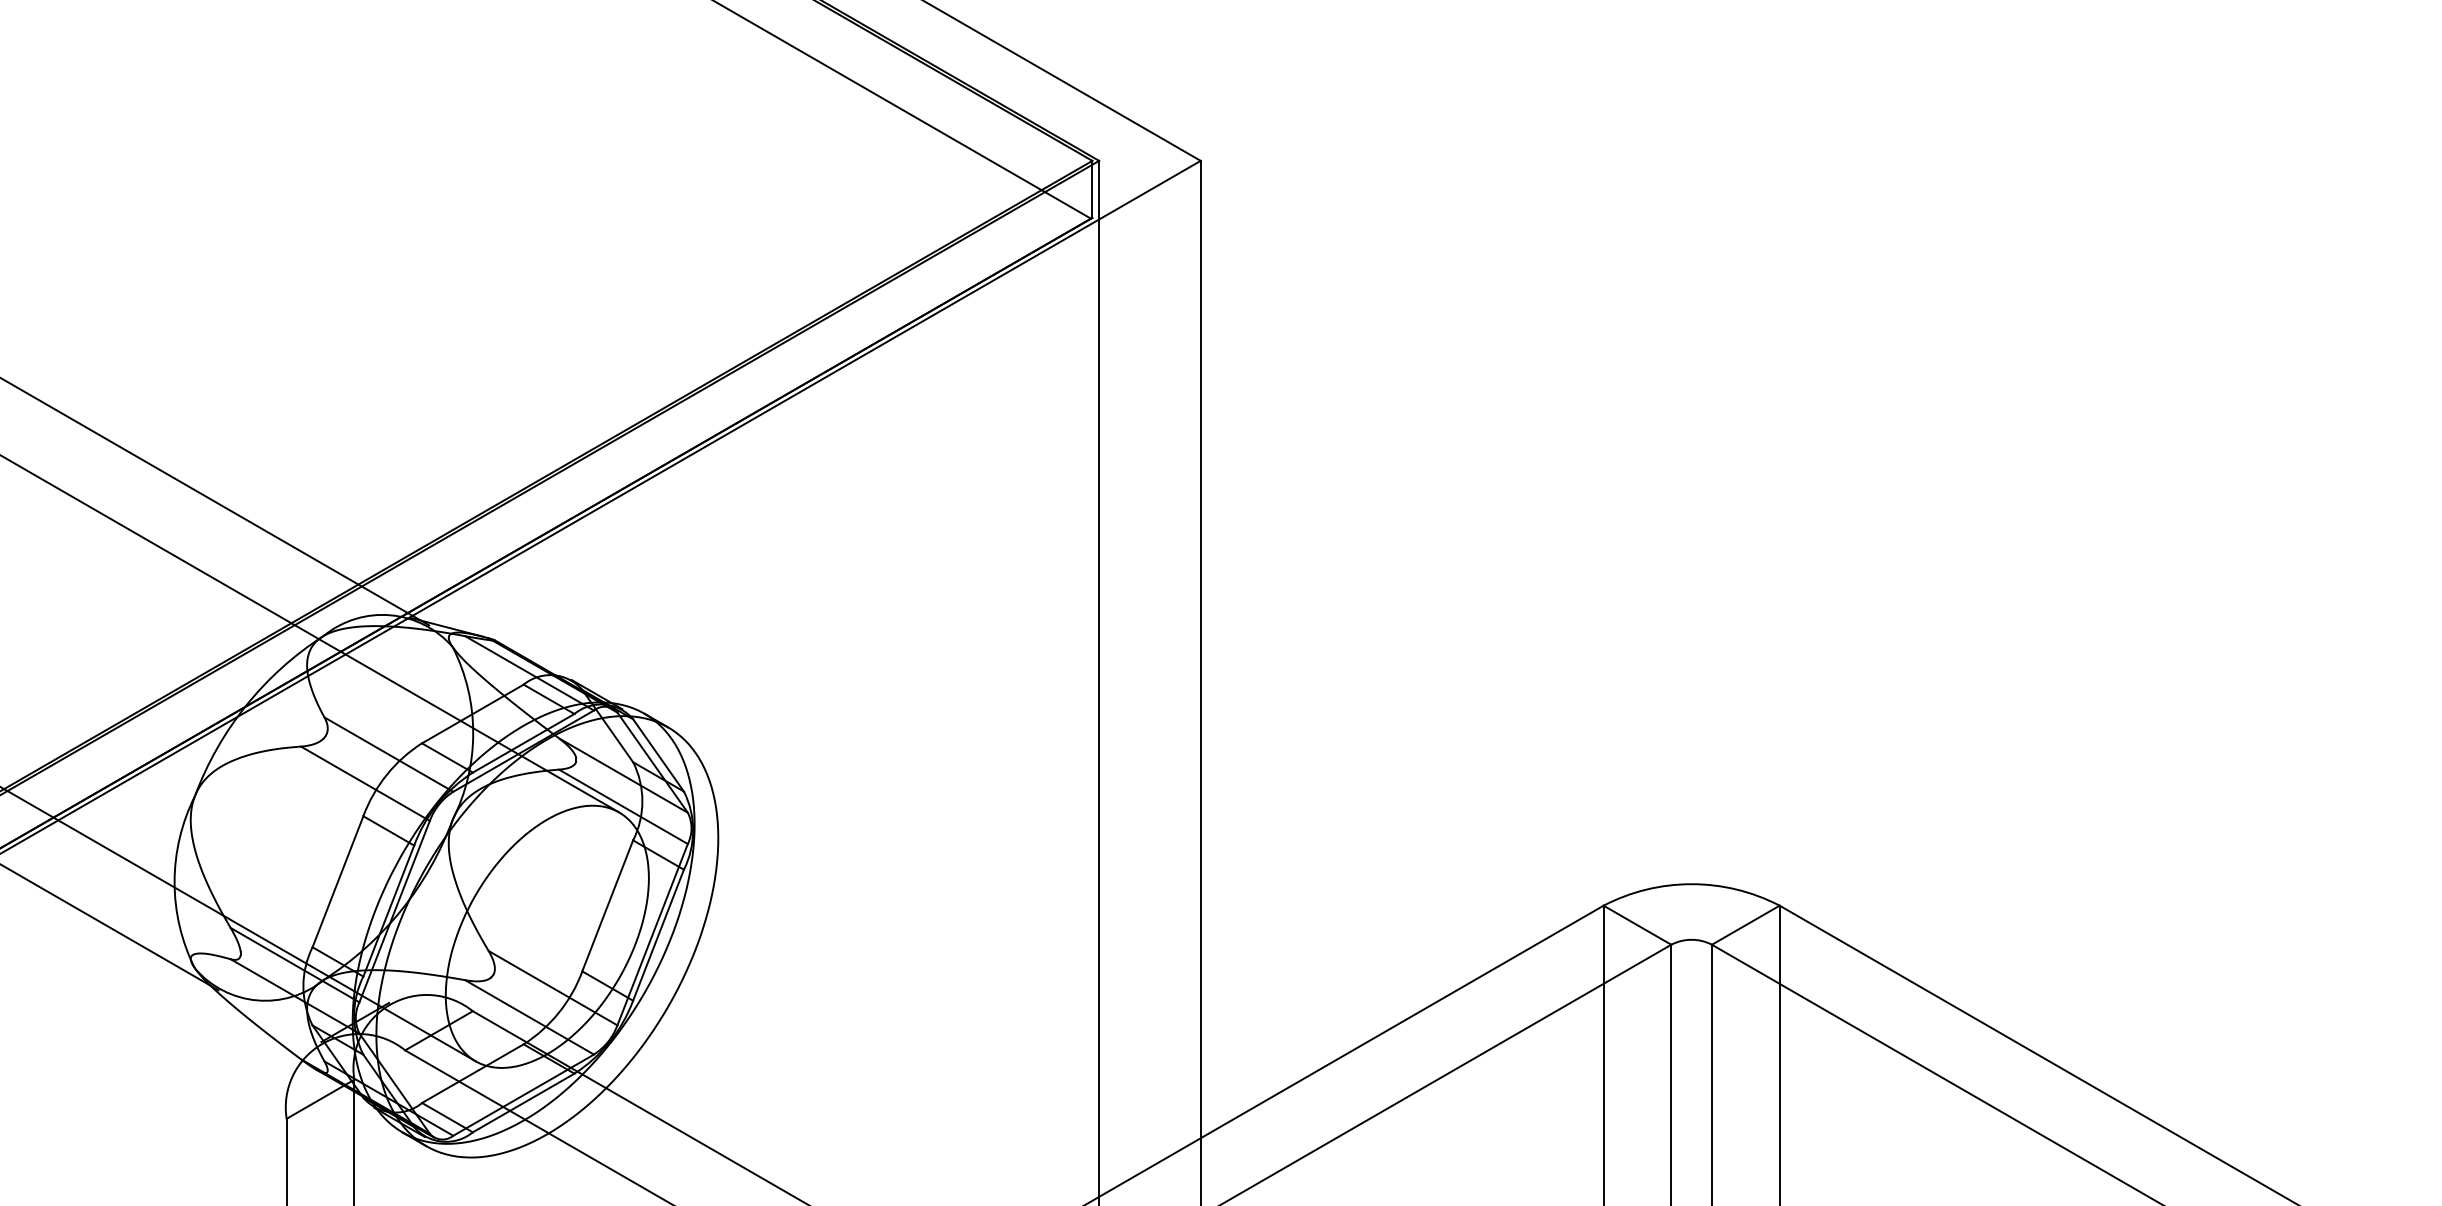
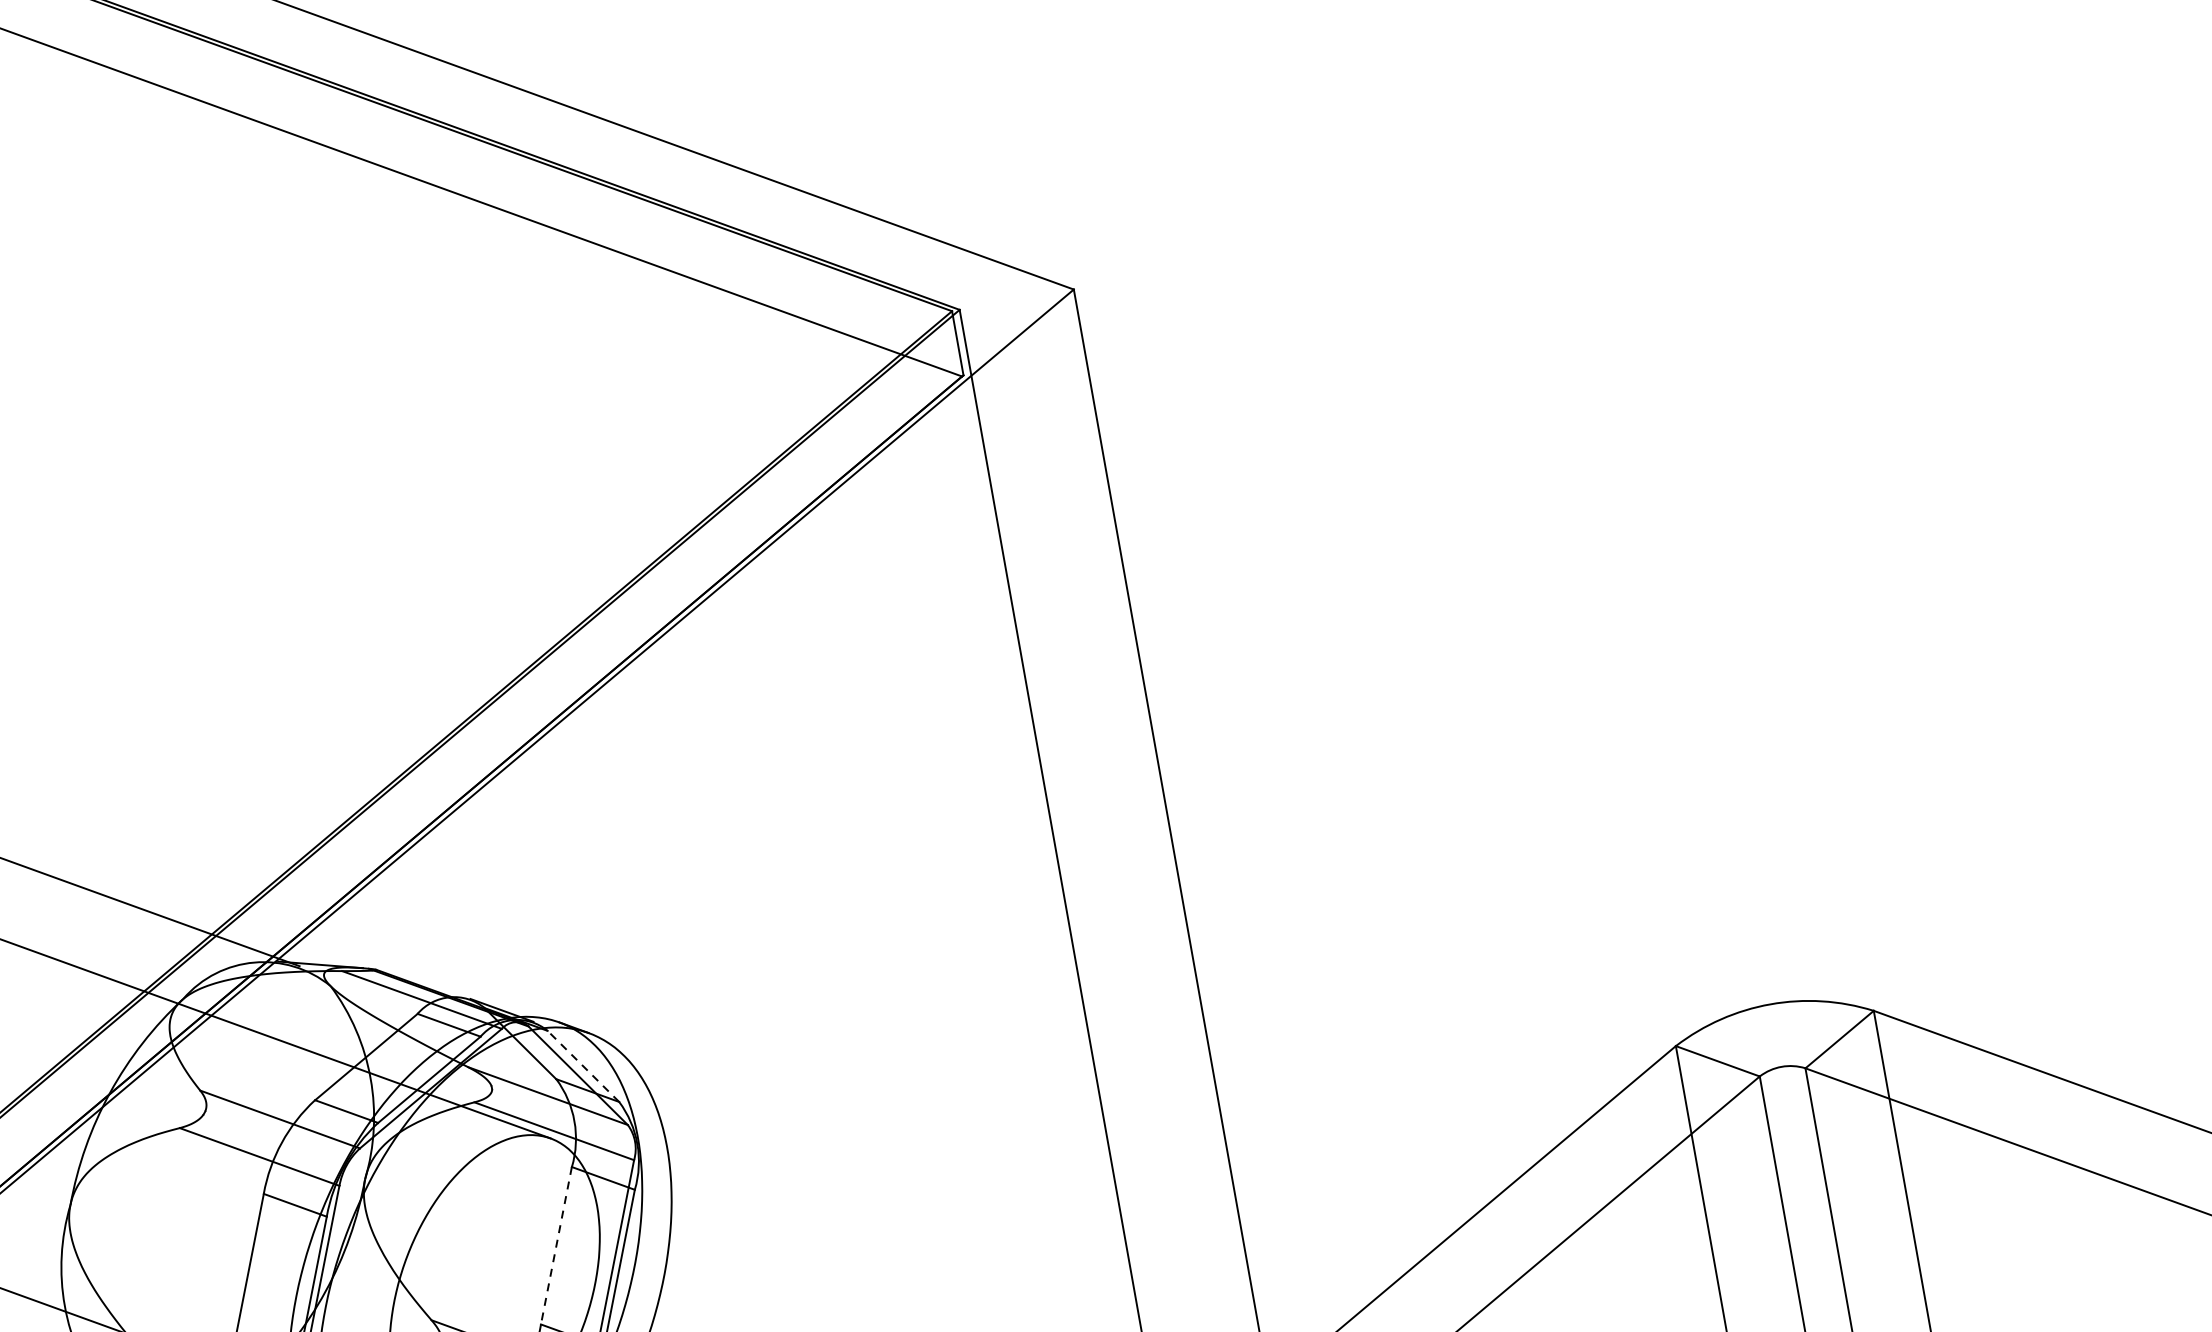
line: (658, 754) -> (583, 1065), solid -> dashed
line: (607, 906) -> (556, 1246), solid -> dashed

